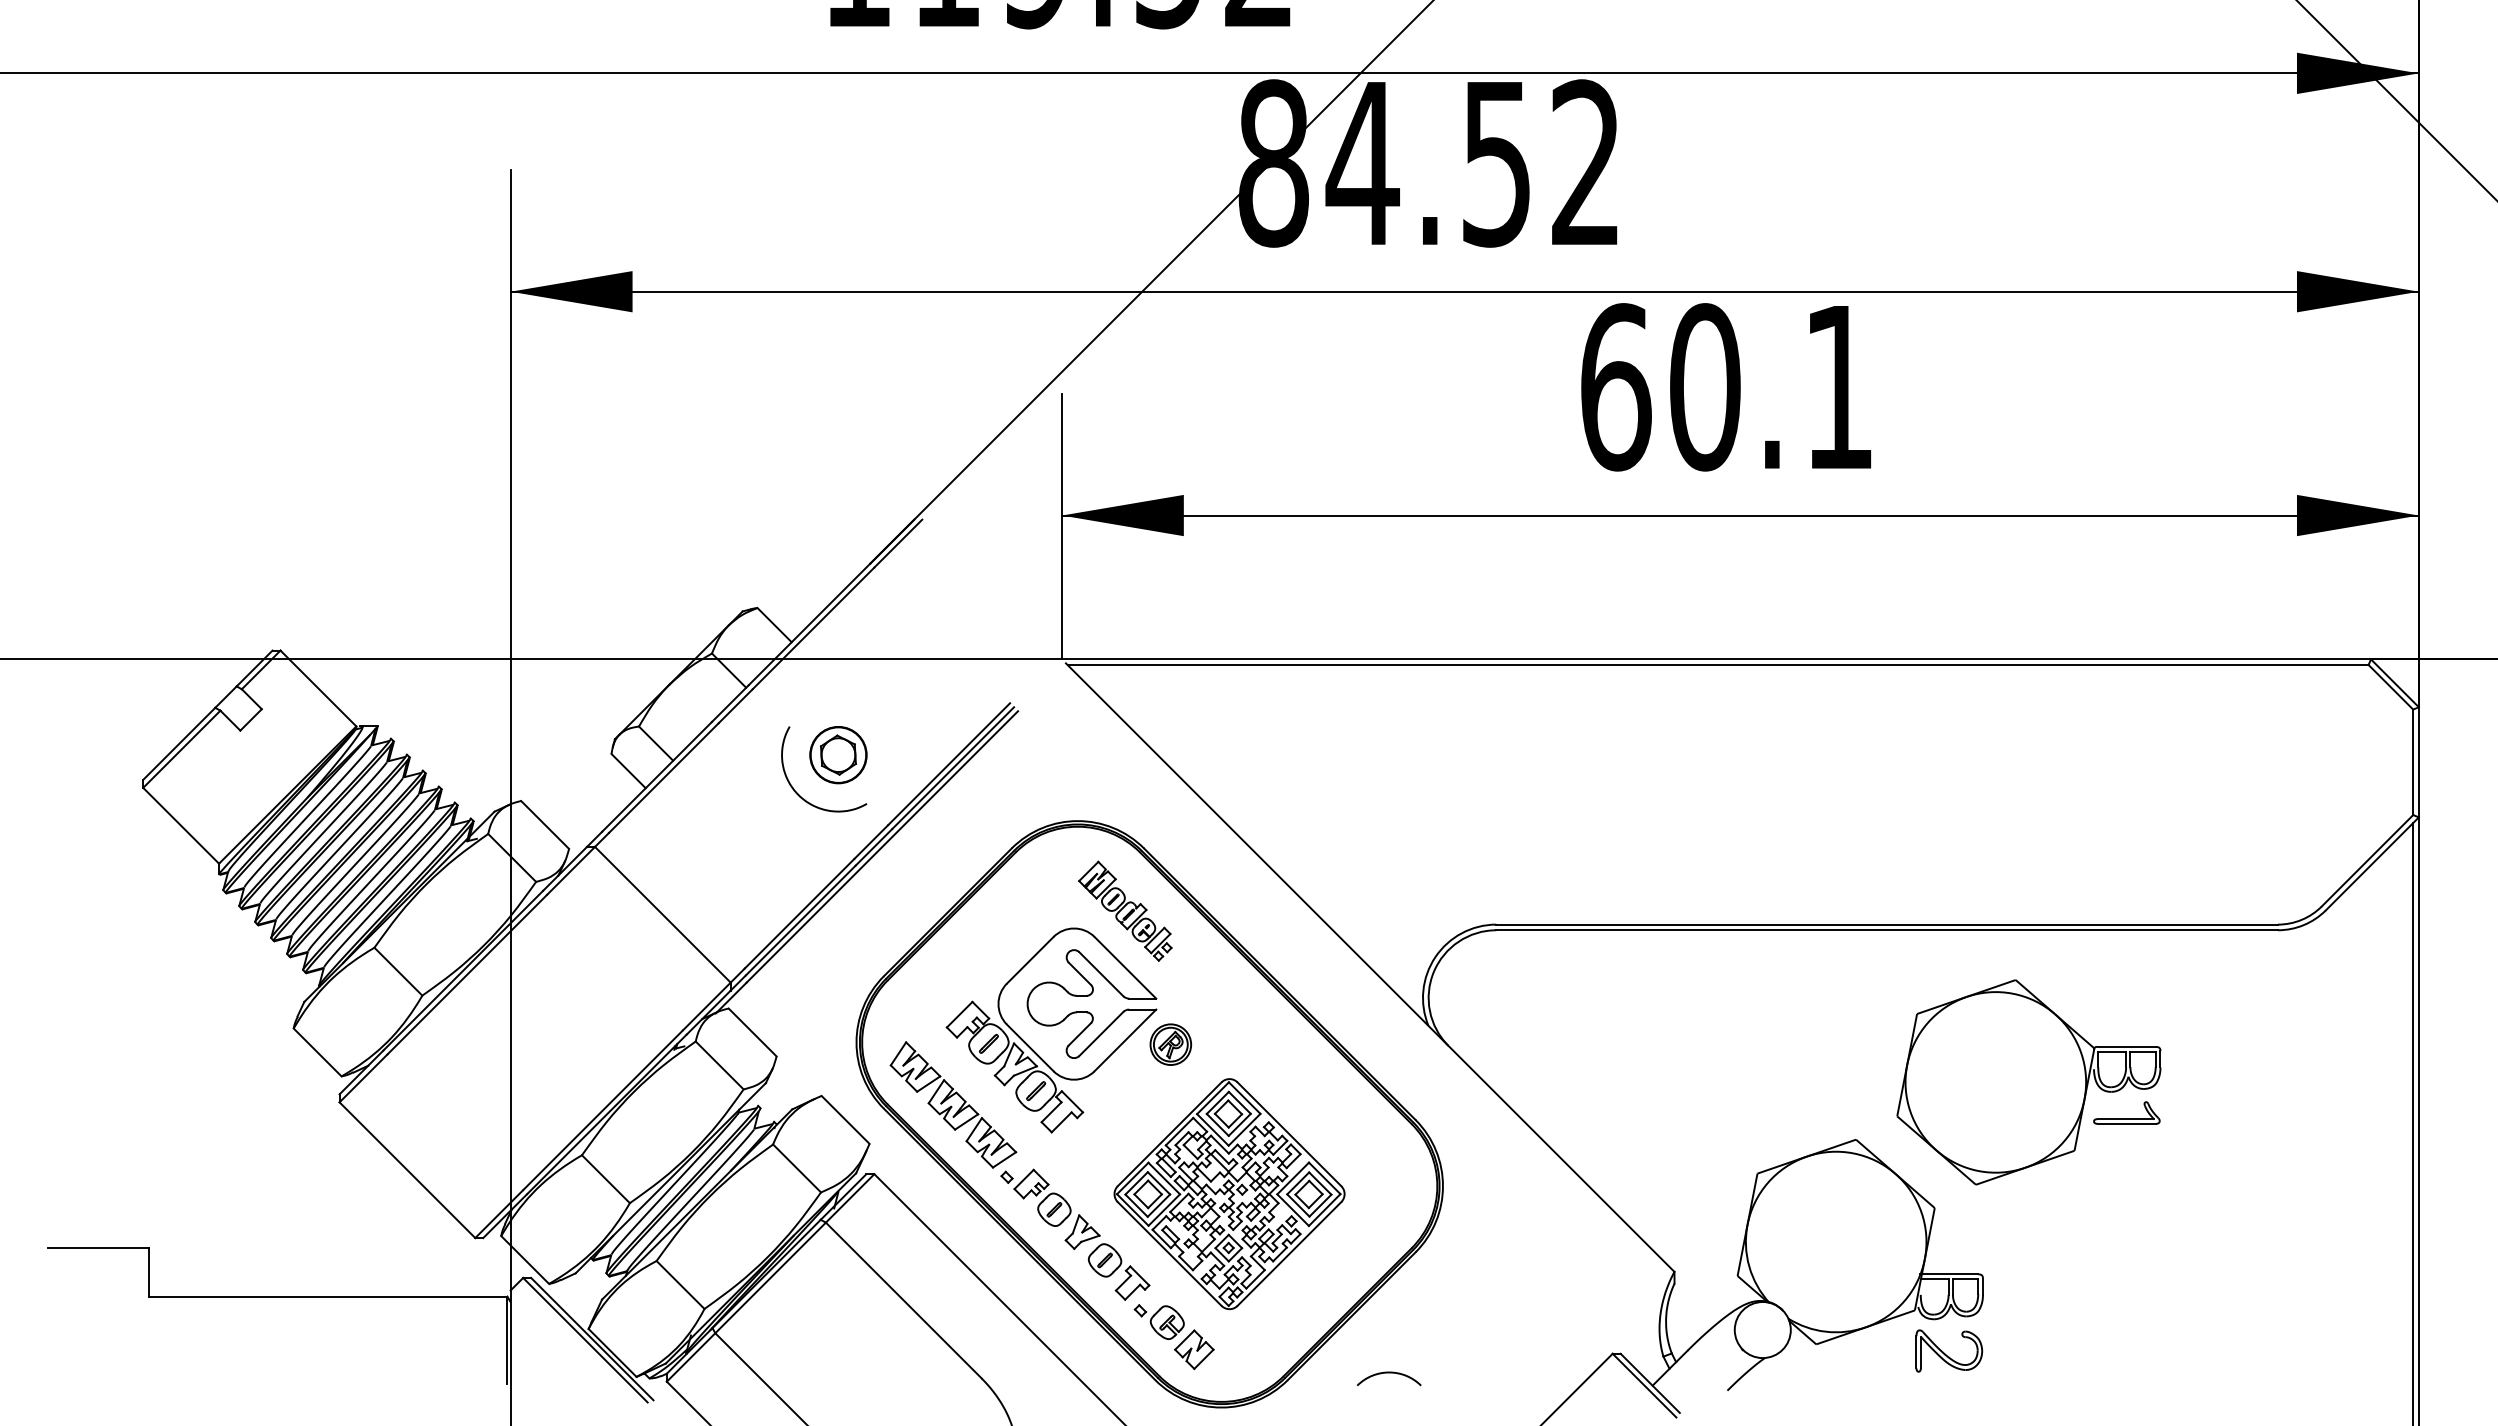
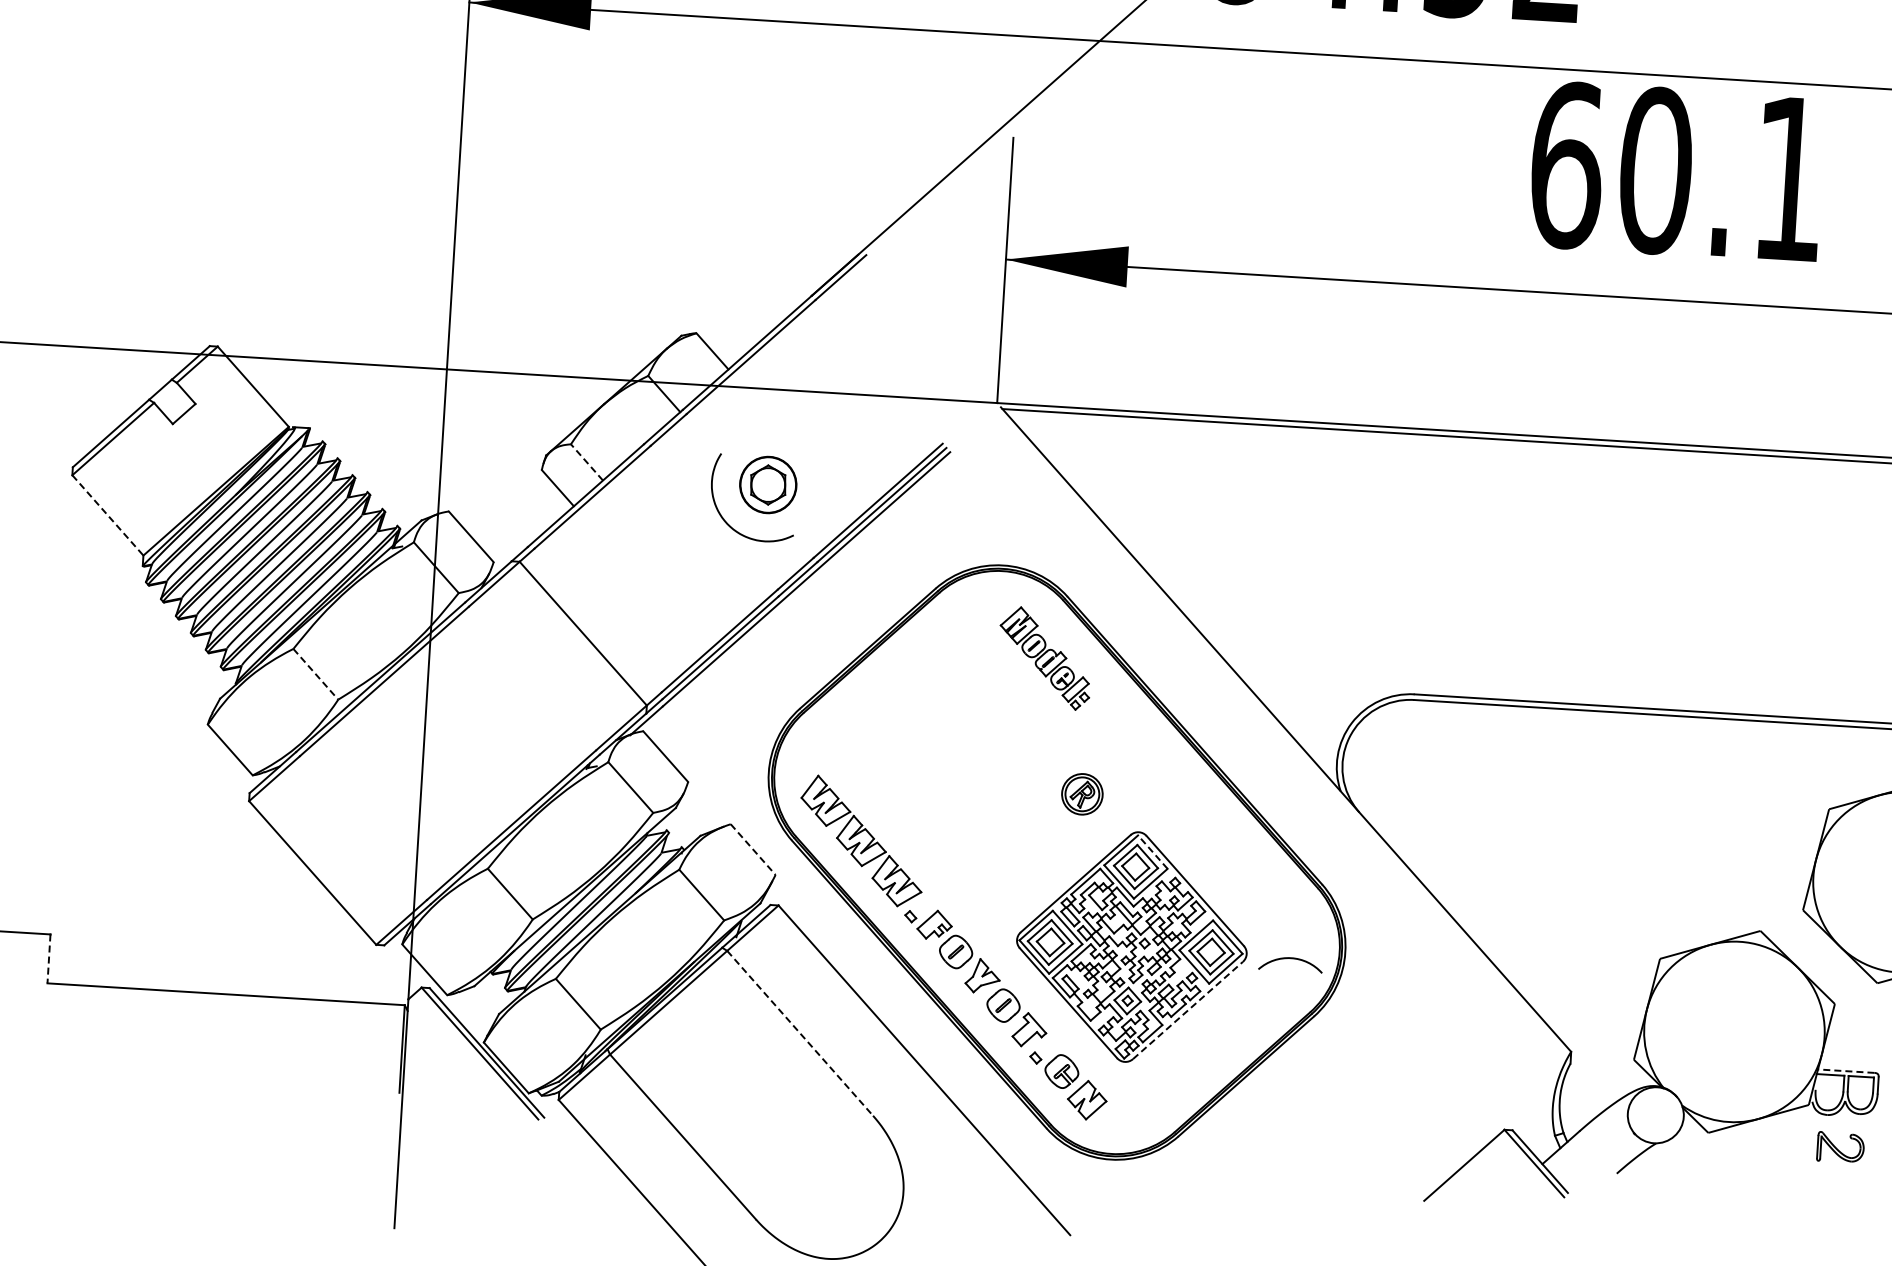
line: (655, 743) -> (586, 462), solid -> dashed
line: (181, 825) -> (108, 515), solid -> dashed
line: (398, 971) -> (315, 674), solid -> dashed
part: (1051, 1030) -> (964, 772), removed
line: (1244, 1097) -> (1152, 851), solid -> dashed
line: (845, 1119) -> (753, 849), solid -> dashed
line: (1289, 1253) -> (1188, 1010), solid -> dashed
line: (149, 1272) -> (49, 959), solid -> dashed
line: (1948, 1274) -> (1844, 1071), solid -> dashed
line: (904, 1300) -> (800, 1033), solid -> dashed
part: (1949, 1350) -> (1840, 1147), size x0.7
arc: (1389, 1373) -> (1291, 959), moved

